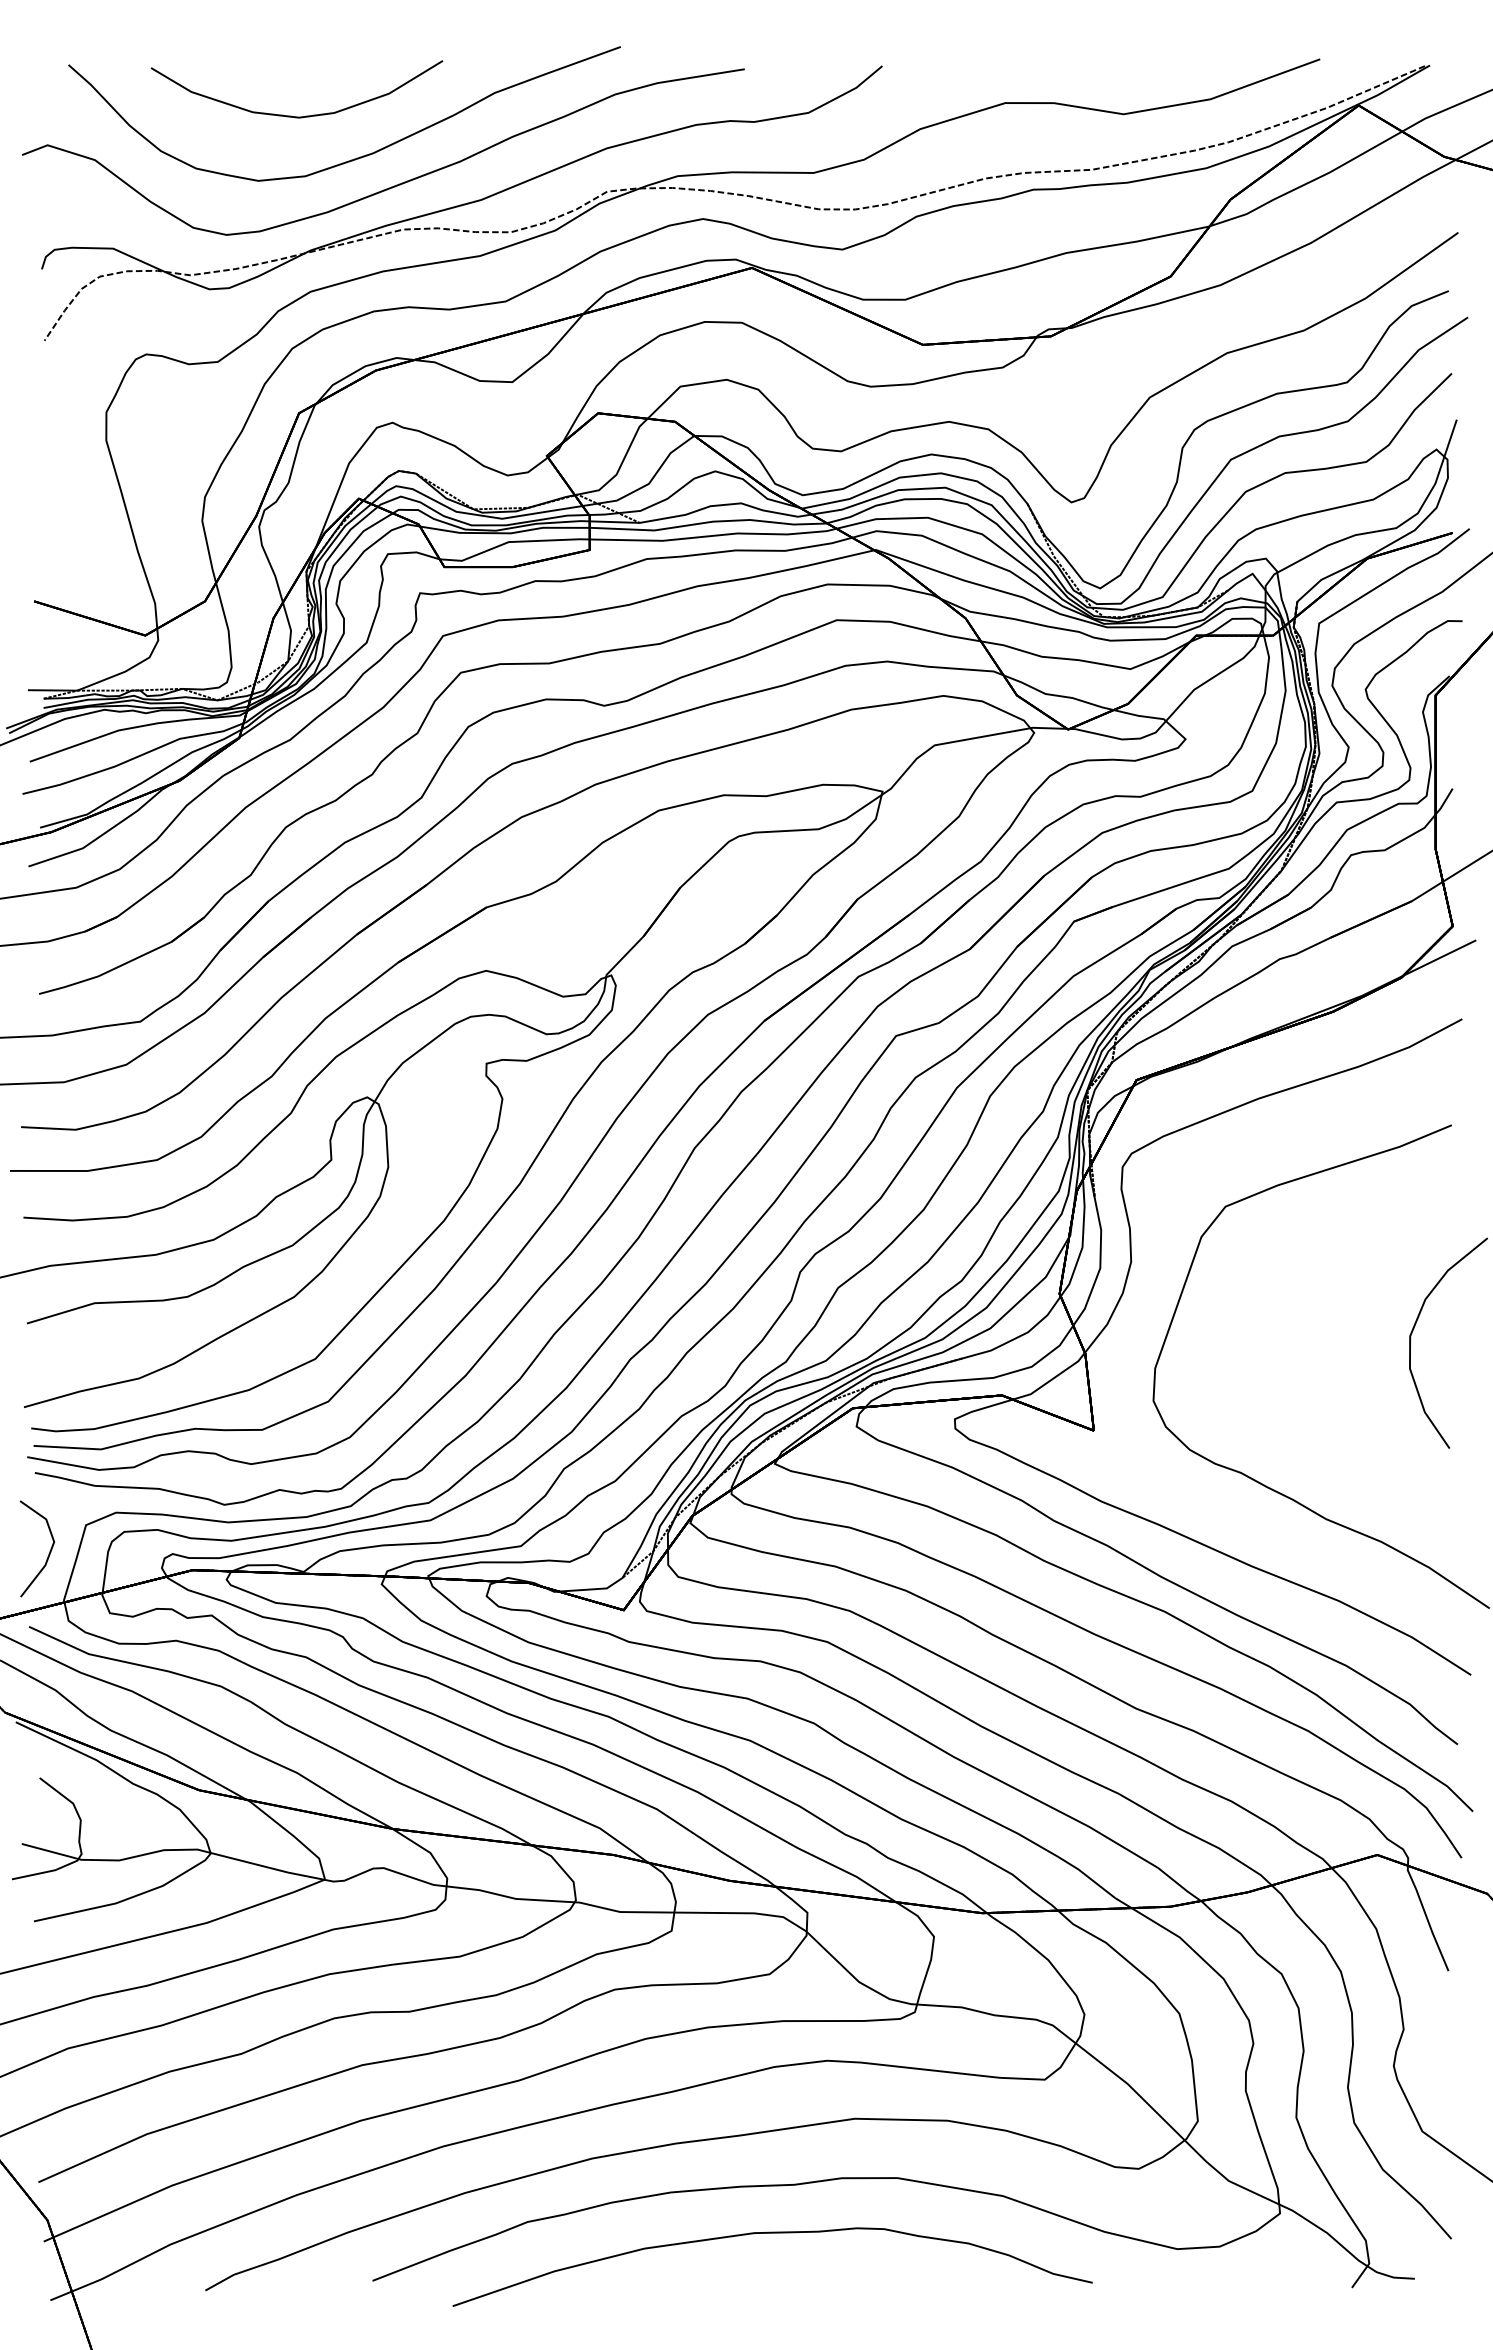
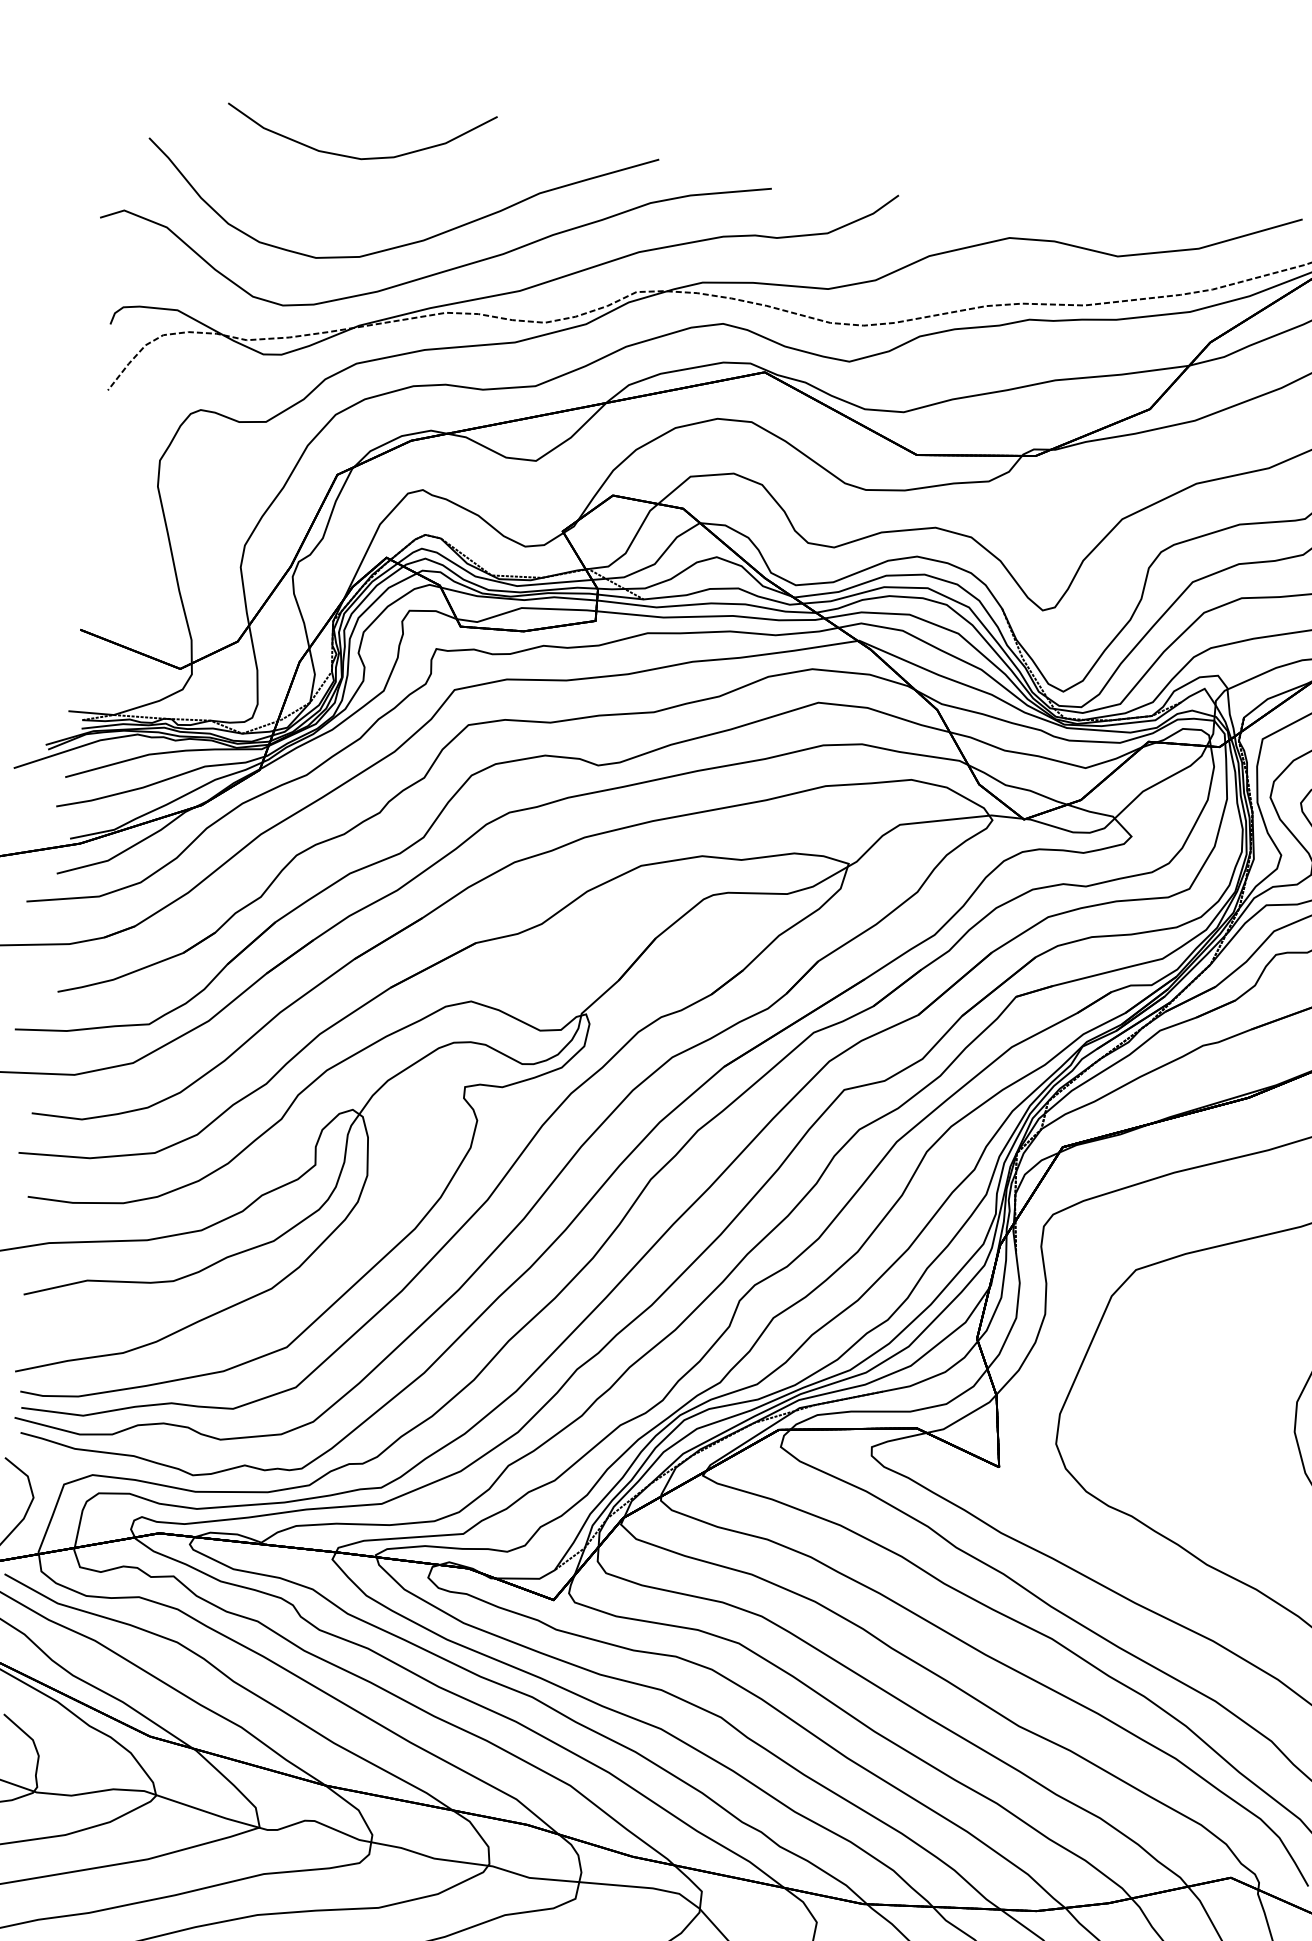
part: (291, 115) -> (354, 156), moved

